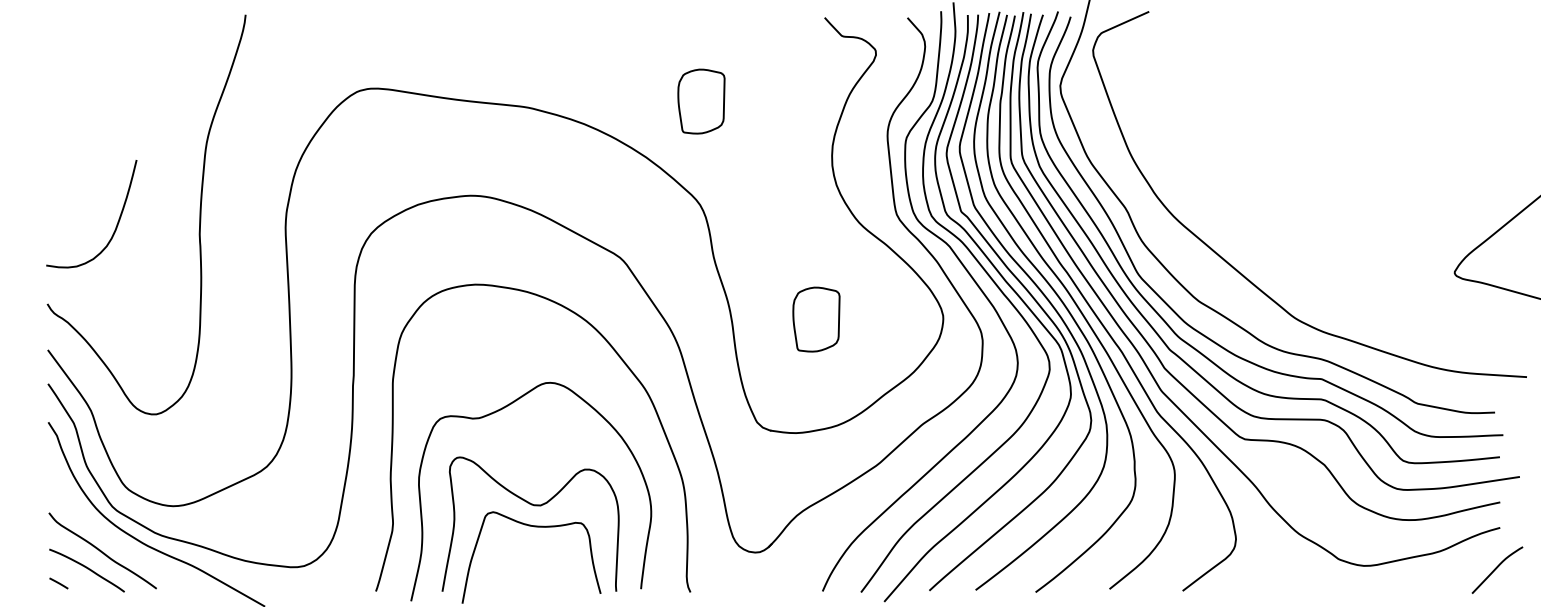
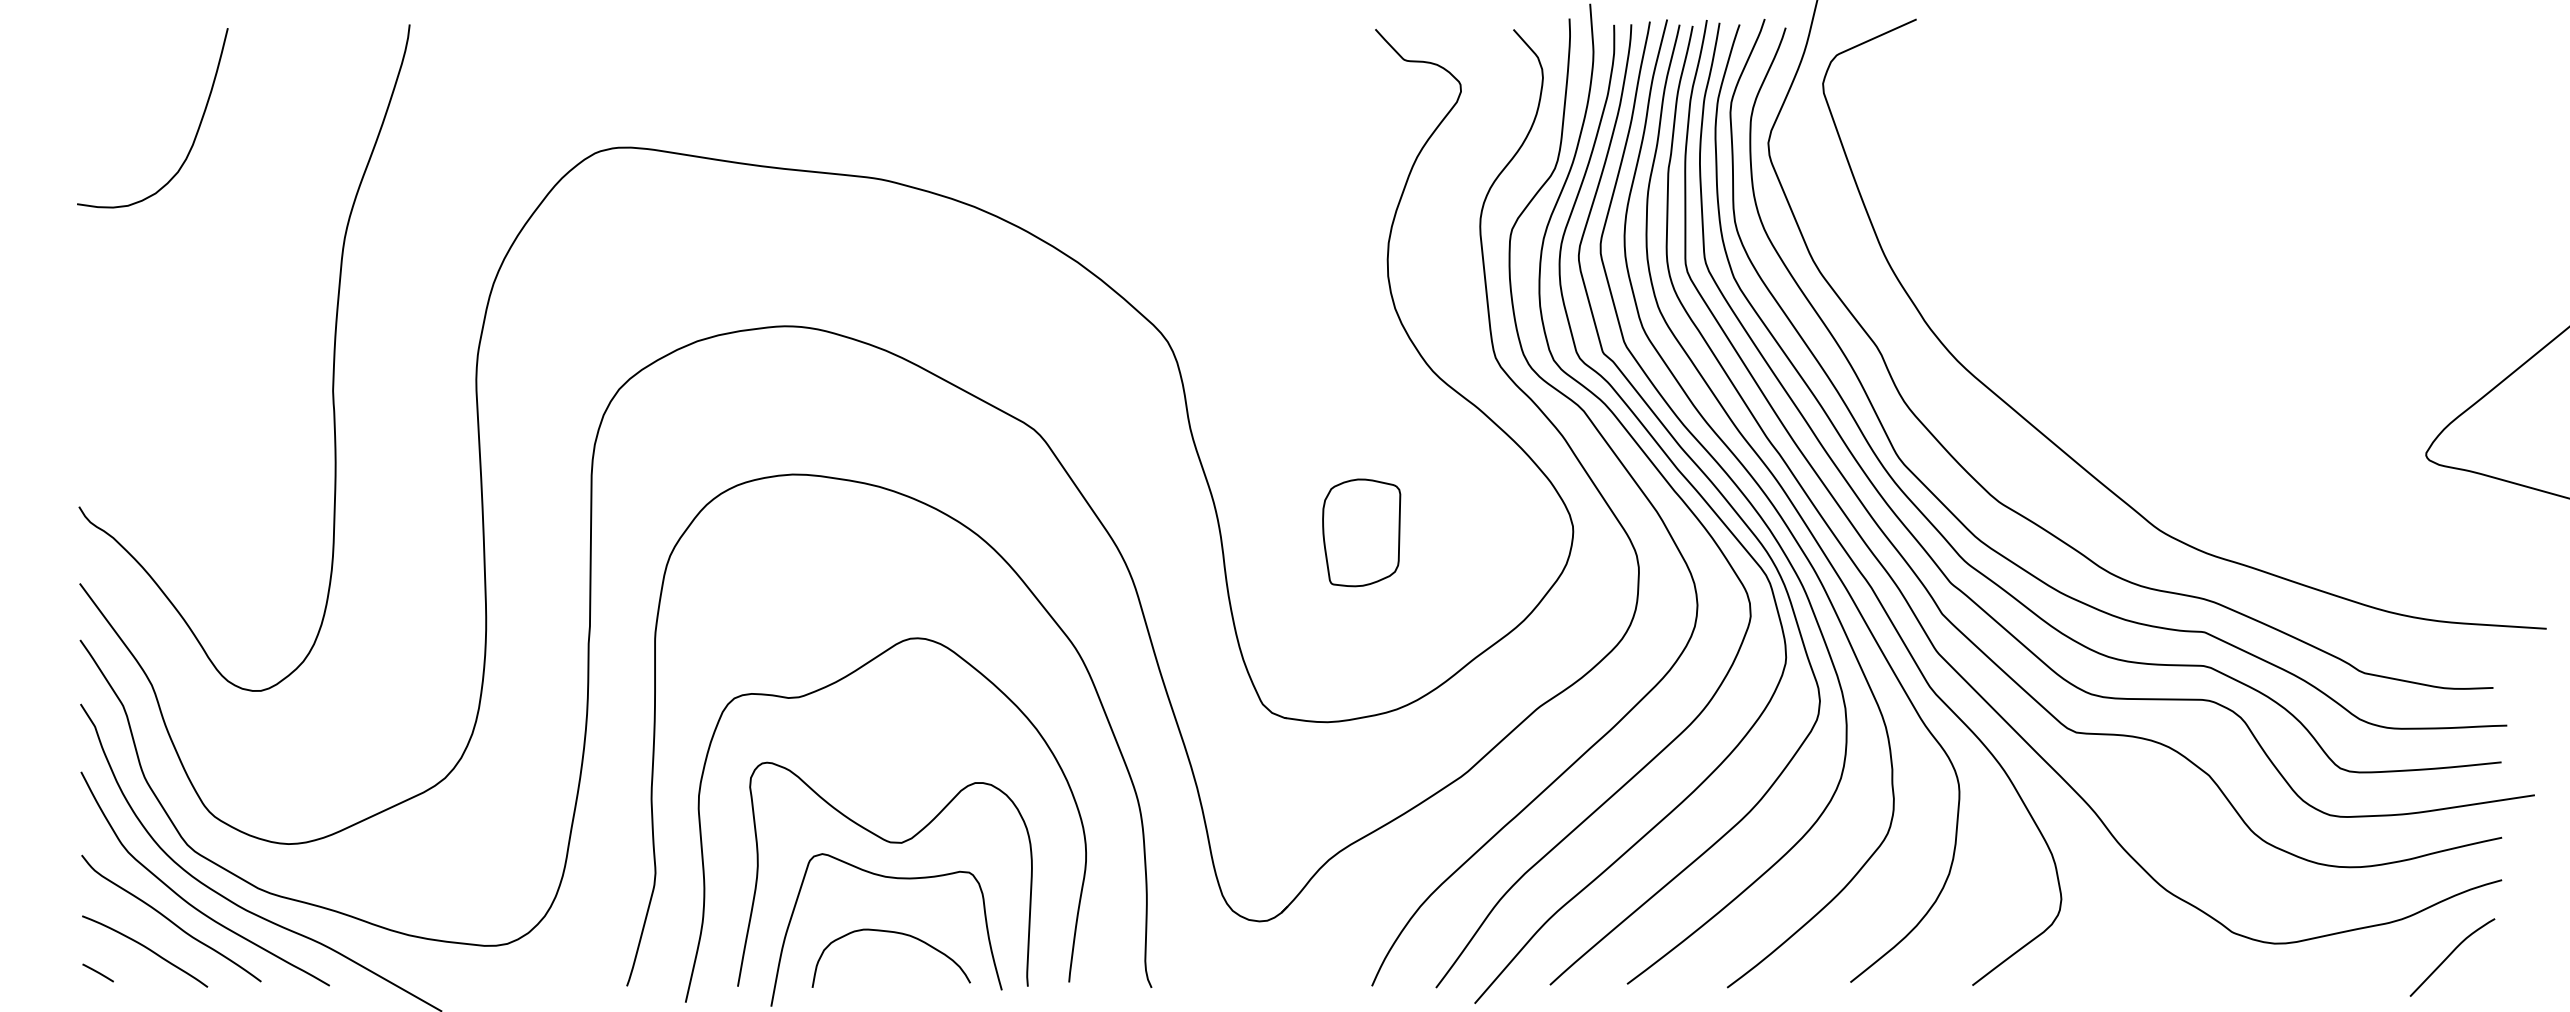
part: (701, 101) -> (1169, 169), removed
curve: (117, 221) -> (195, 130), moved
curve: (113, 540) -> (189, 901), added
curve: (537, 560) -> (896, 934), added
curve: (1497, 568) -> (2452, 954), moved

